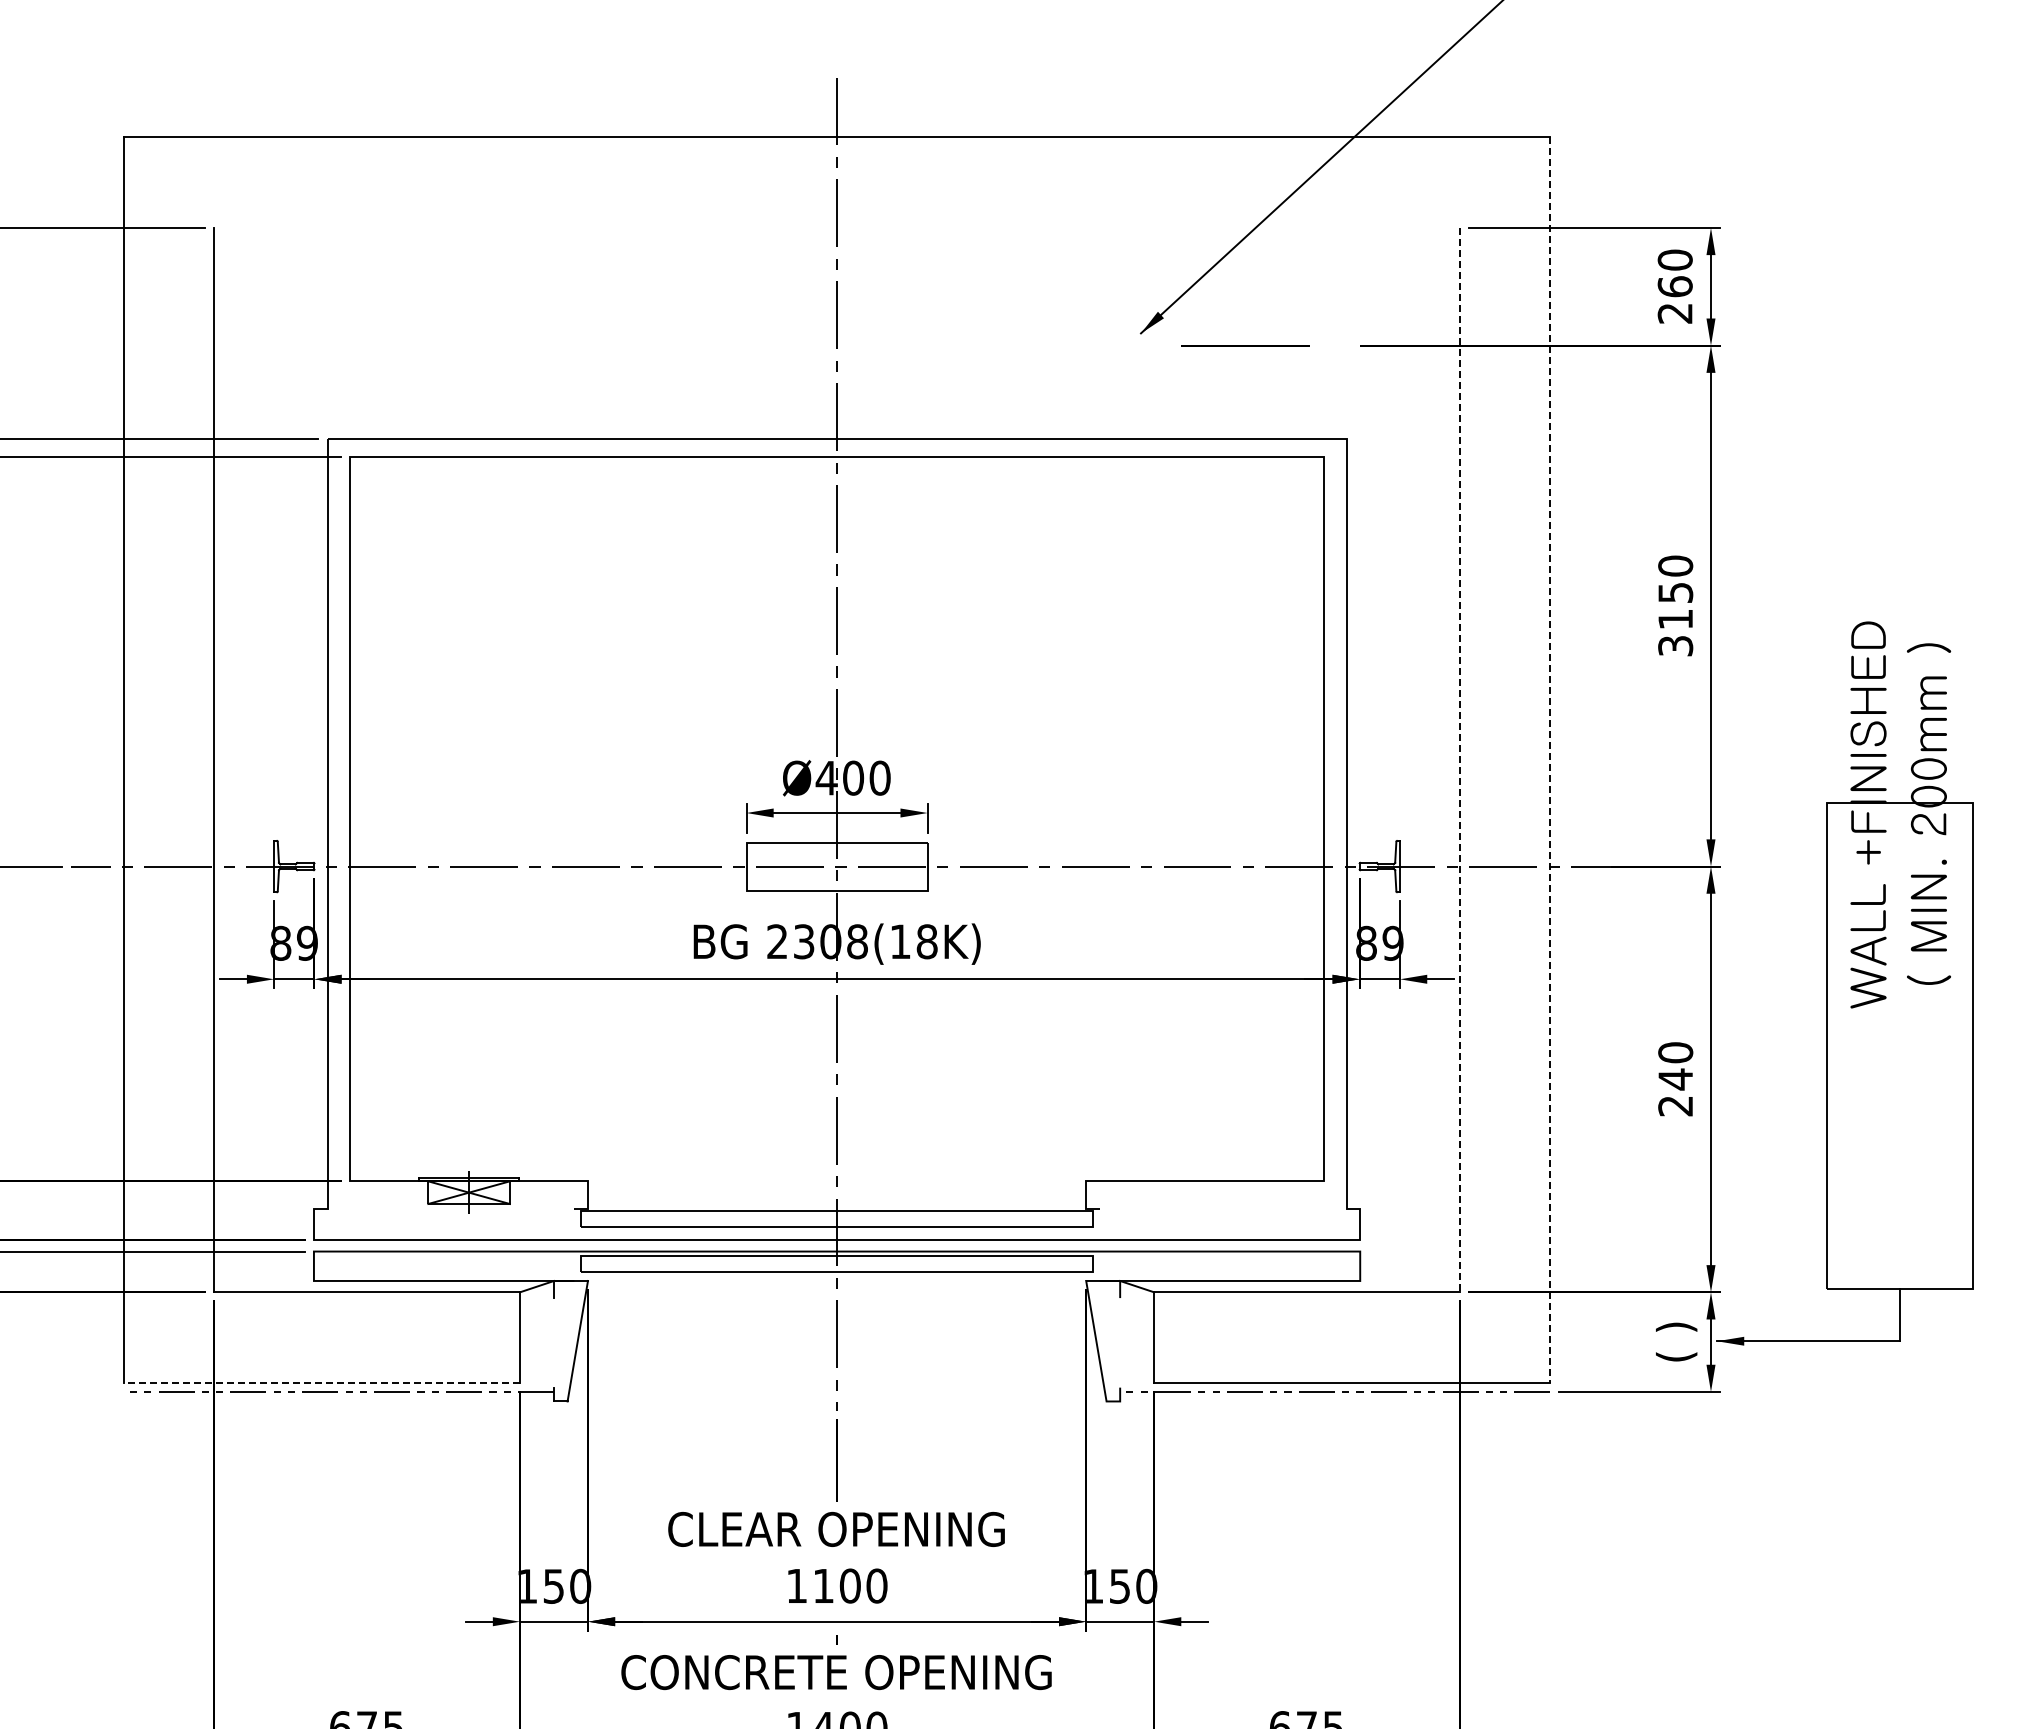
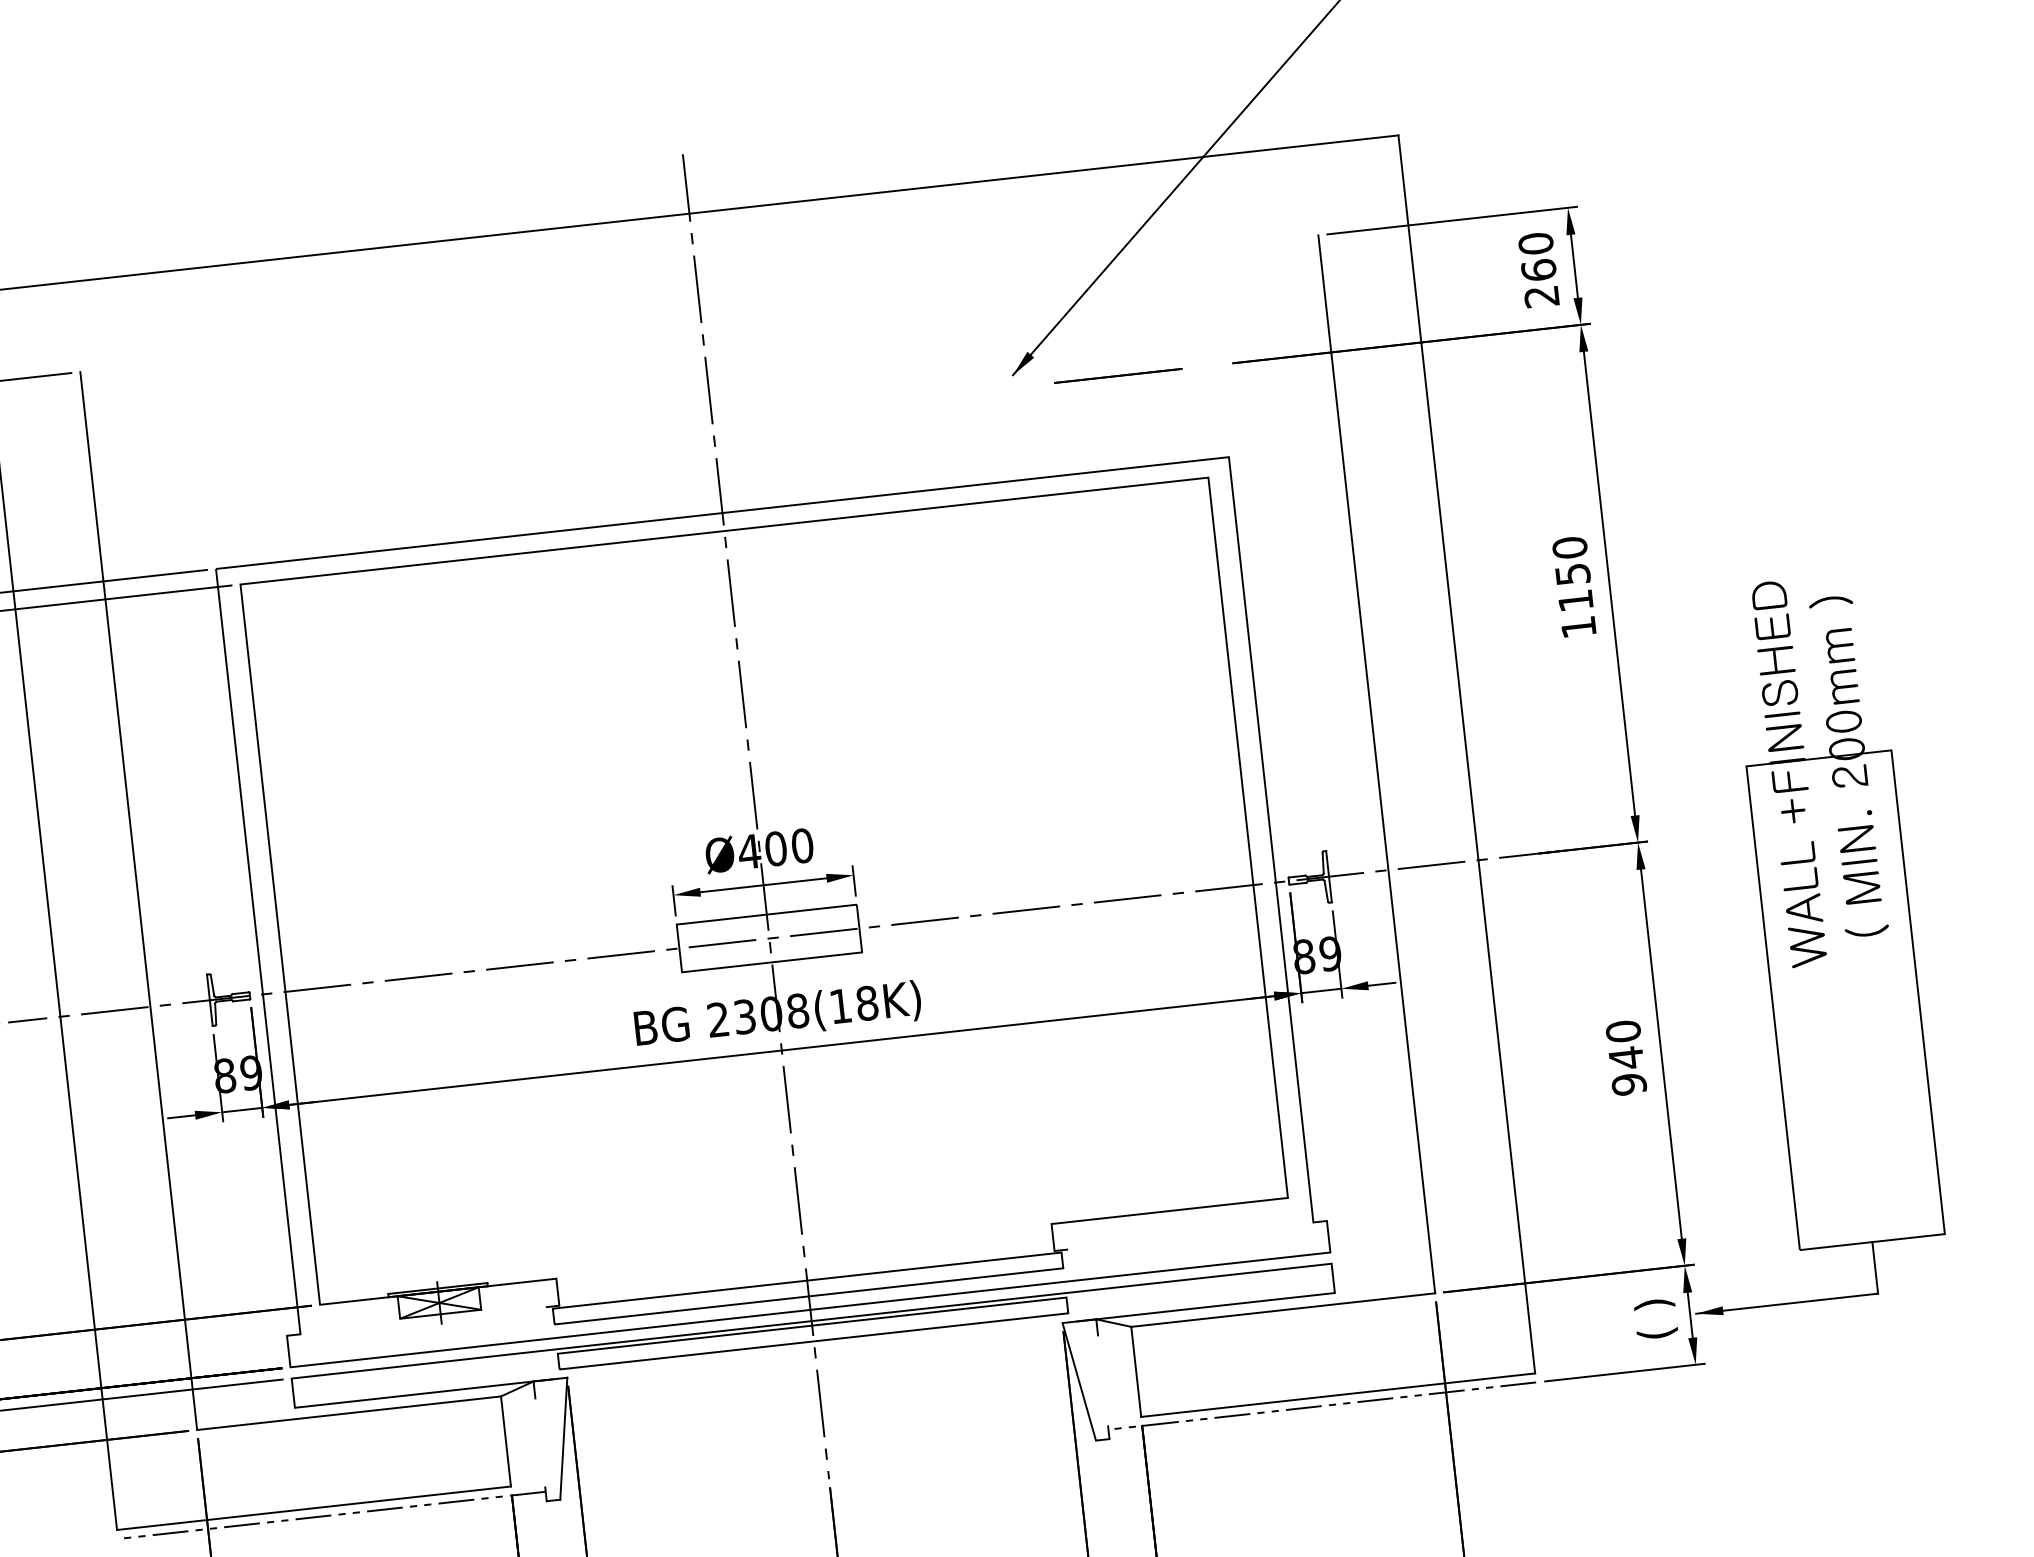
text: (1675, 646) -> (1578, 627), 3150 -> 1150
line: (1459, 760) -> (1376, 764), dashed -> solid
line: (1550, 760) -> (1466, 754), dashed -> solid
text: (1675, 1105) -> (1629, 1083), 240 -> 940
line: (321, 1382) -> (313, 1507), dashed -> solid

